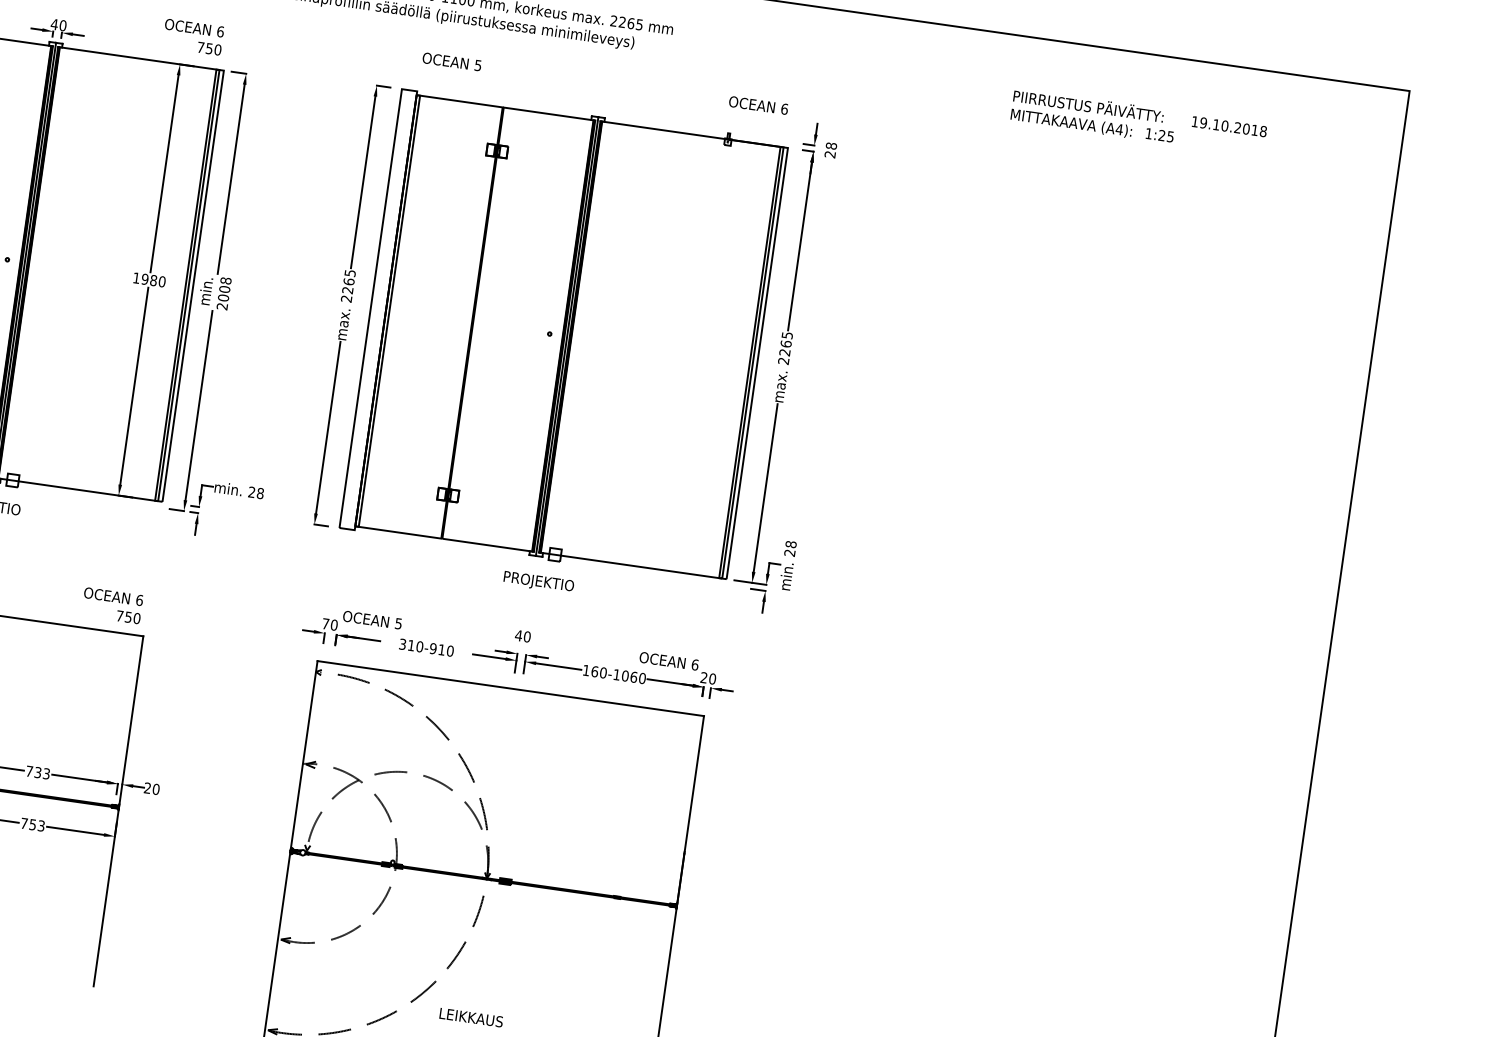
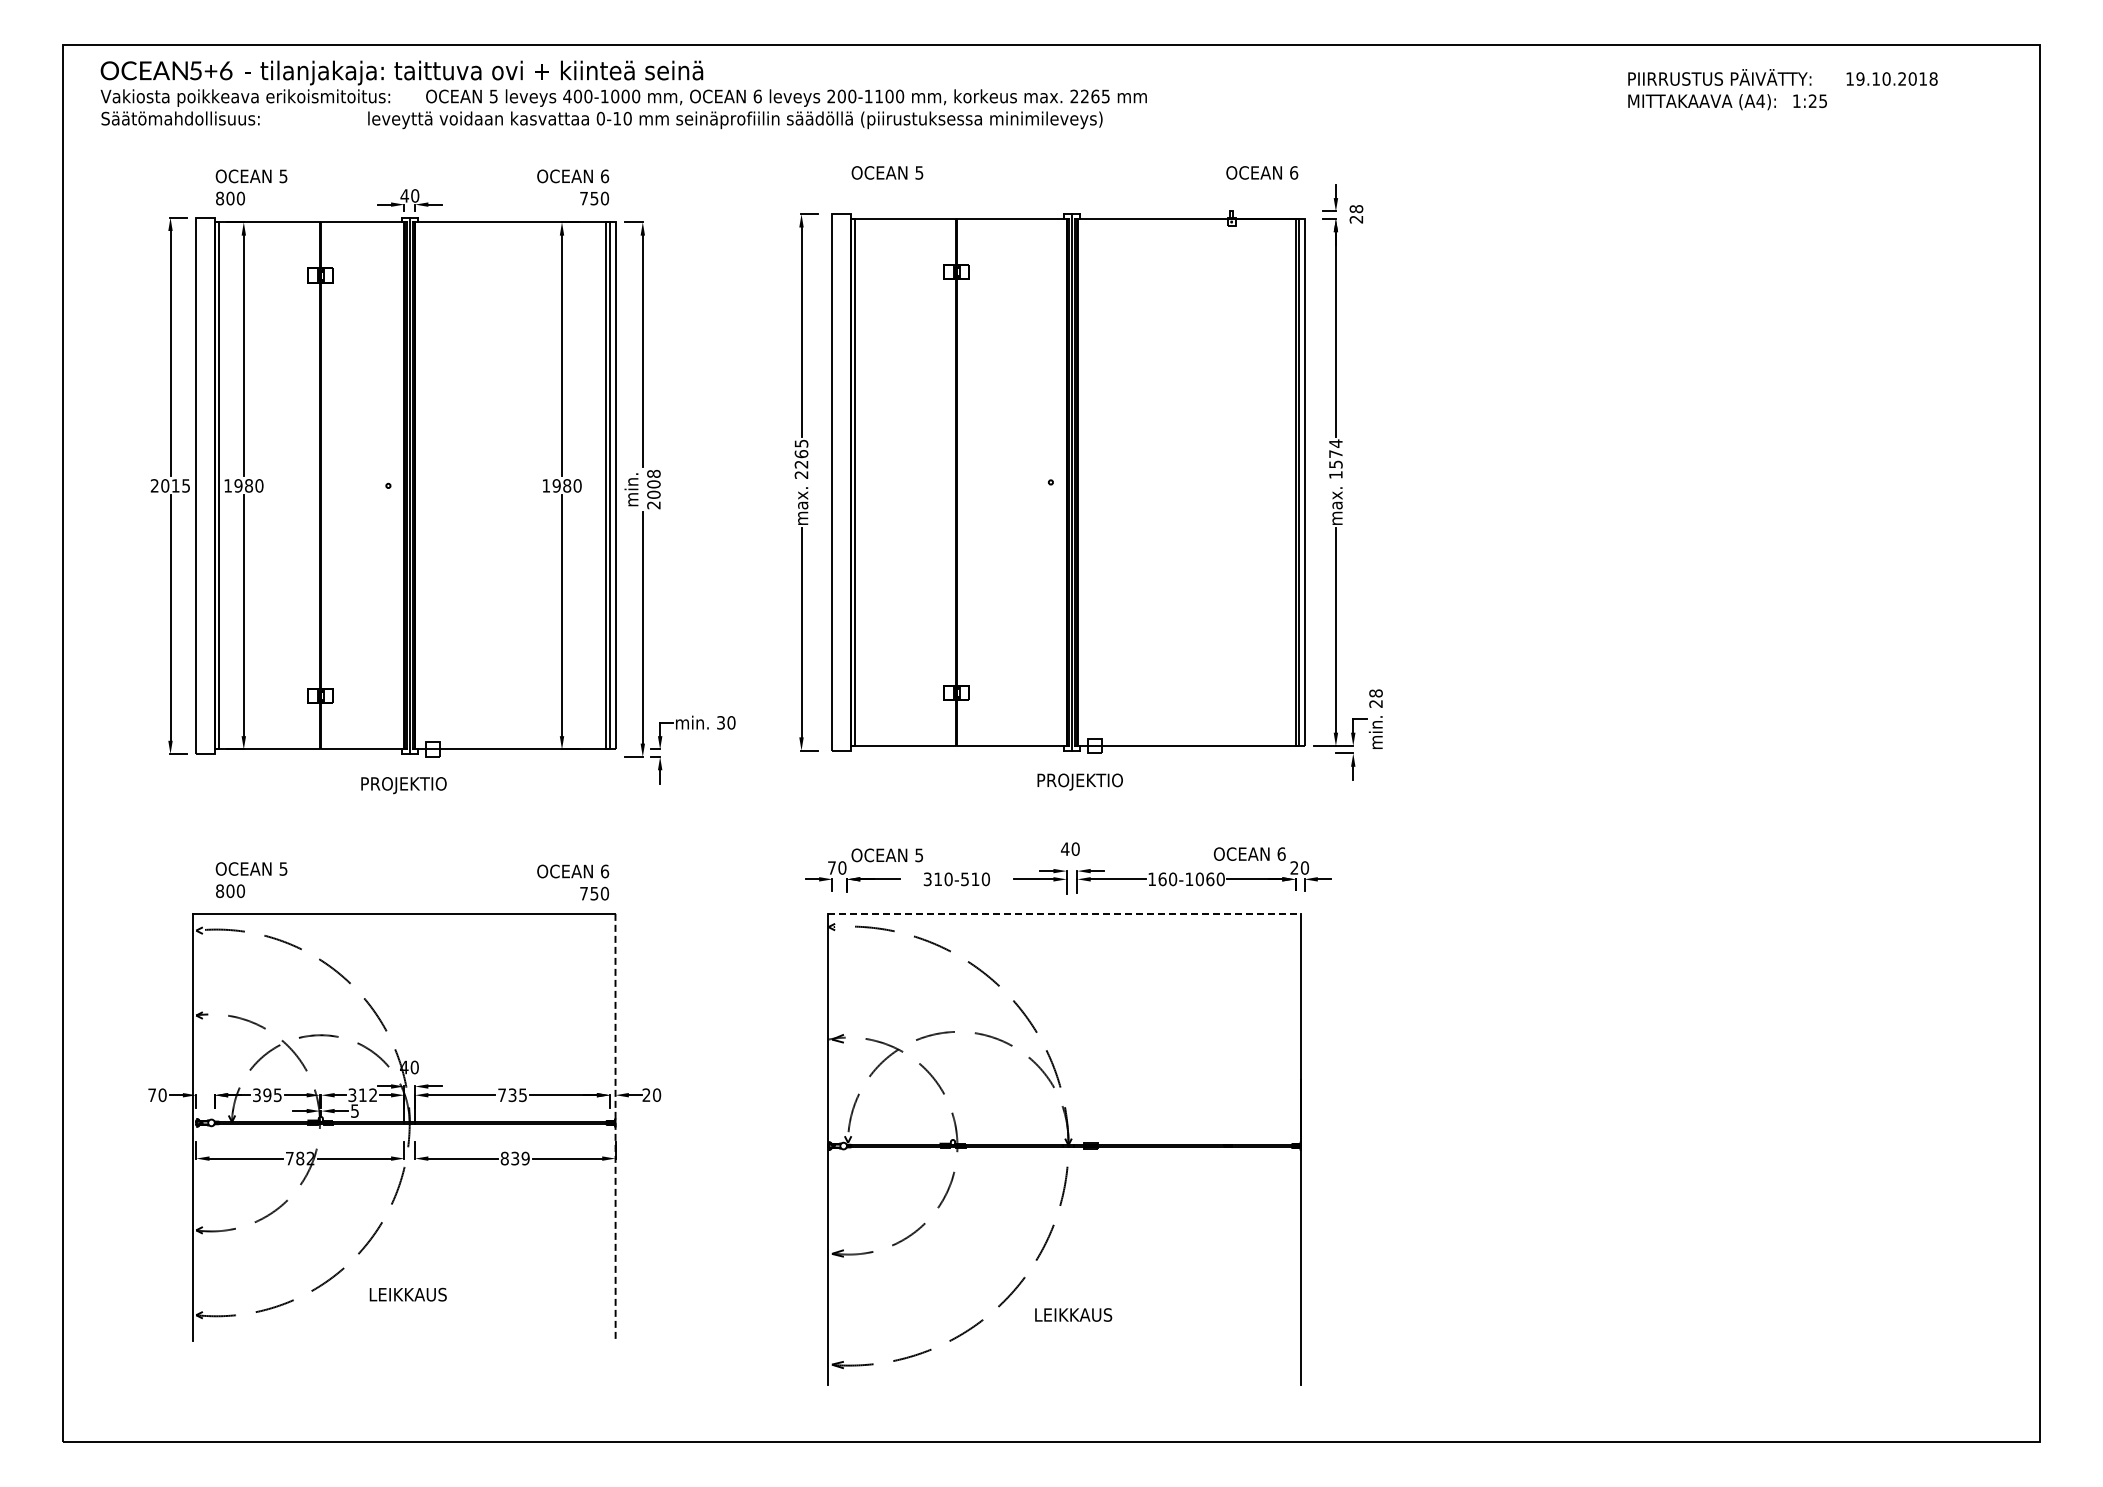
text: (1138, 122) -> (1782, 89), moved
text: (785, 347) -> (1335, 458), 2265 -> 1574
text: (256, 492) -> (726, 722), 28 -> 30
text: (433, 648) -> (965, 878), 310-910 -> 310-510
line: (511, 688) -> (1065, 913), solid -> dashed
text: (46, 773) -> (522, 1094), 733 -> 735
line: (118, 811) -> (615, 1127), solid -> dashed
text: (32, 824) -> (514, 1158), 753 -> 839

